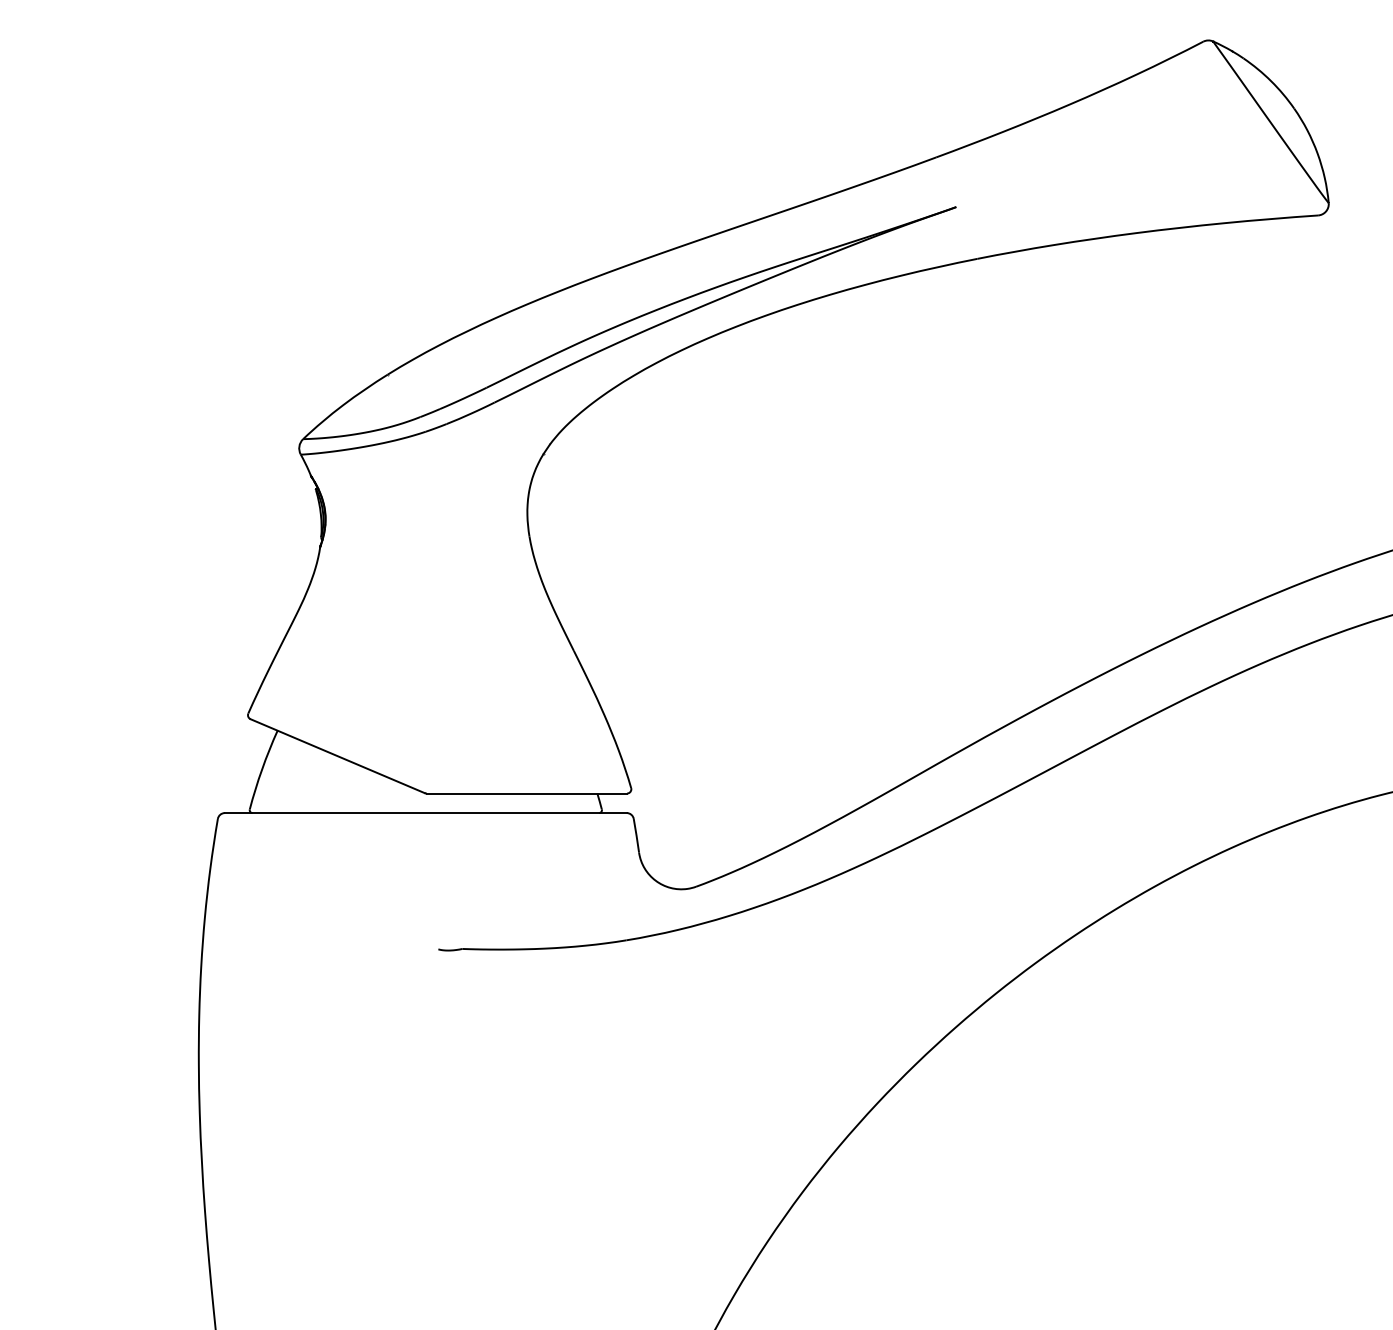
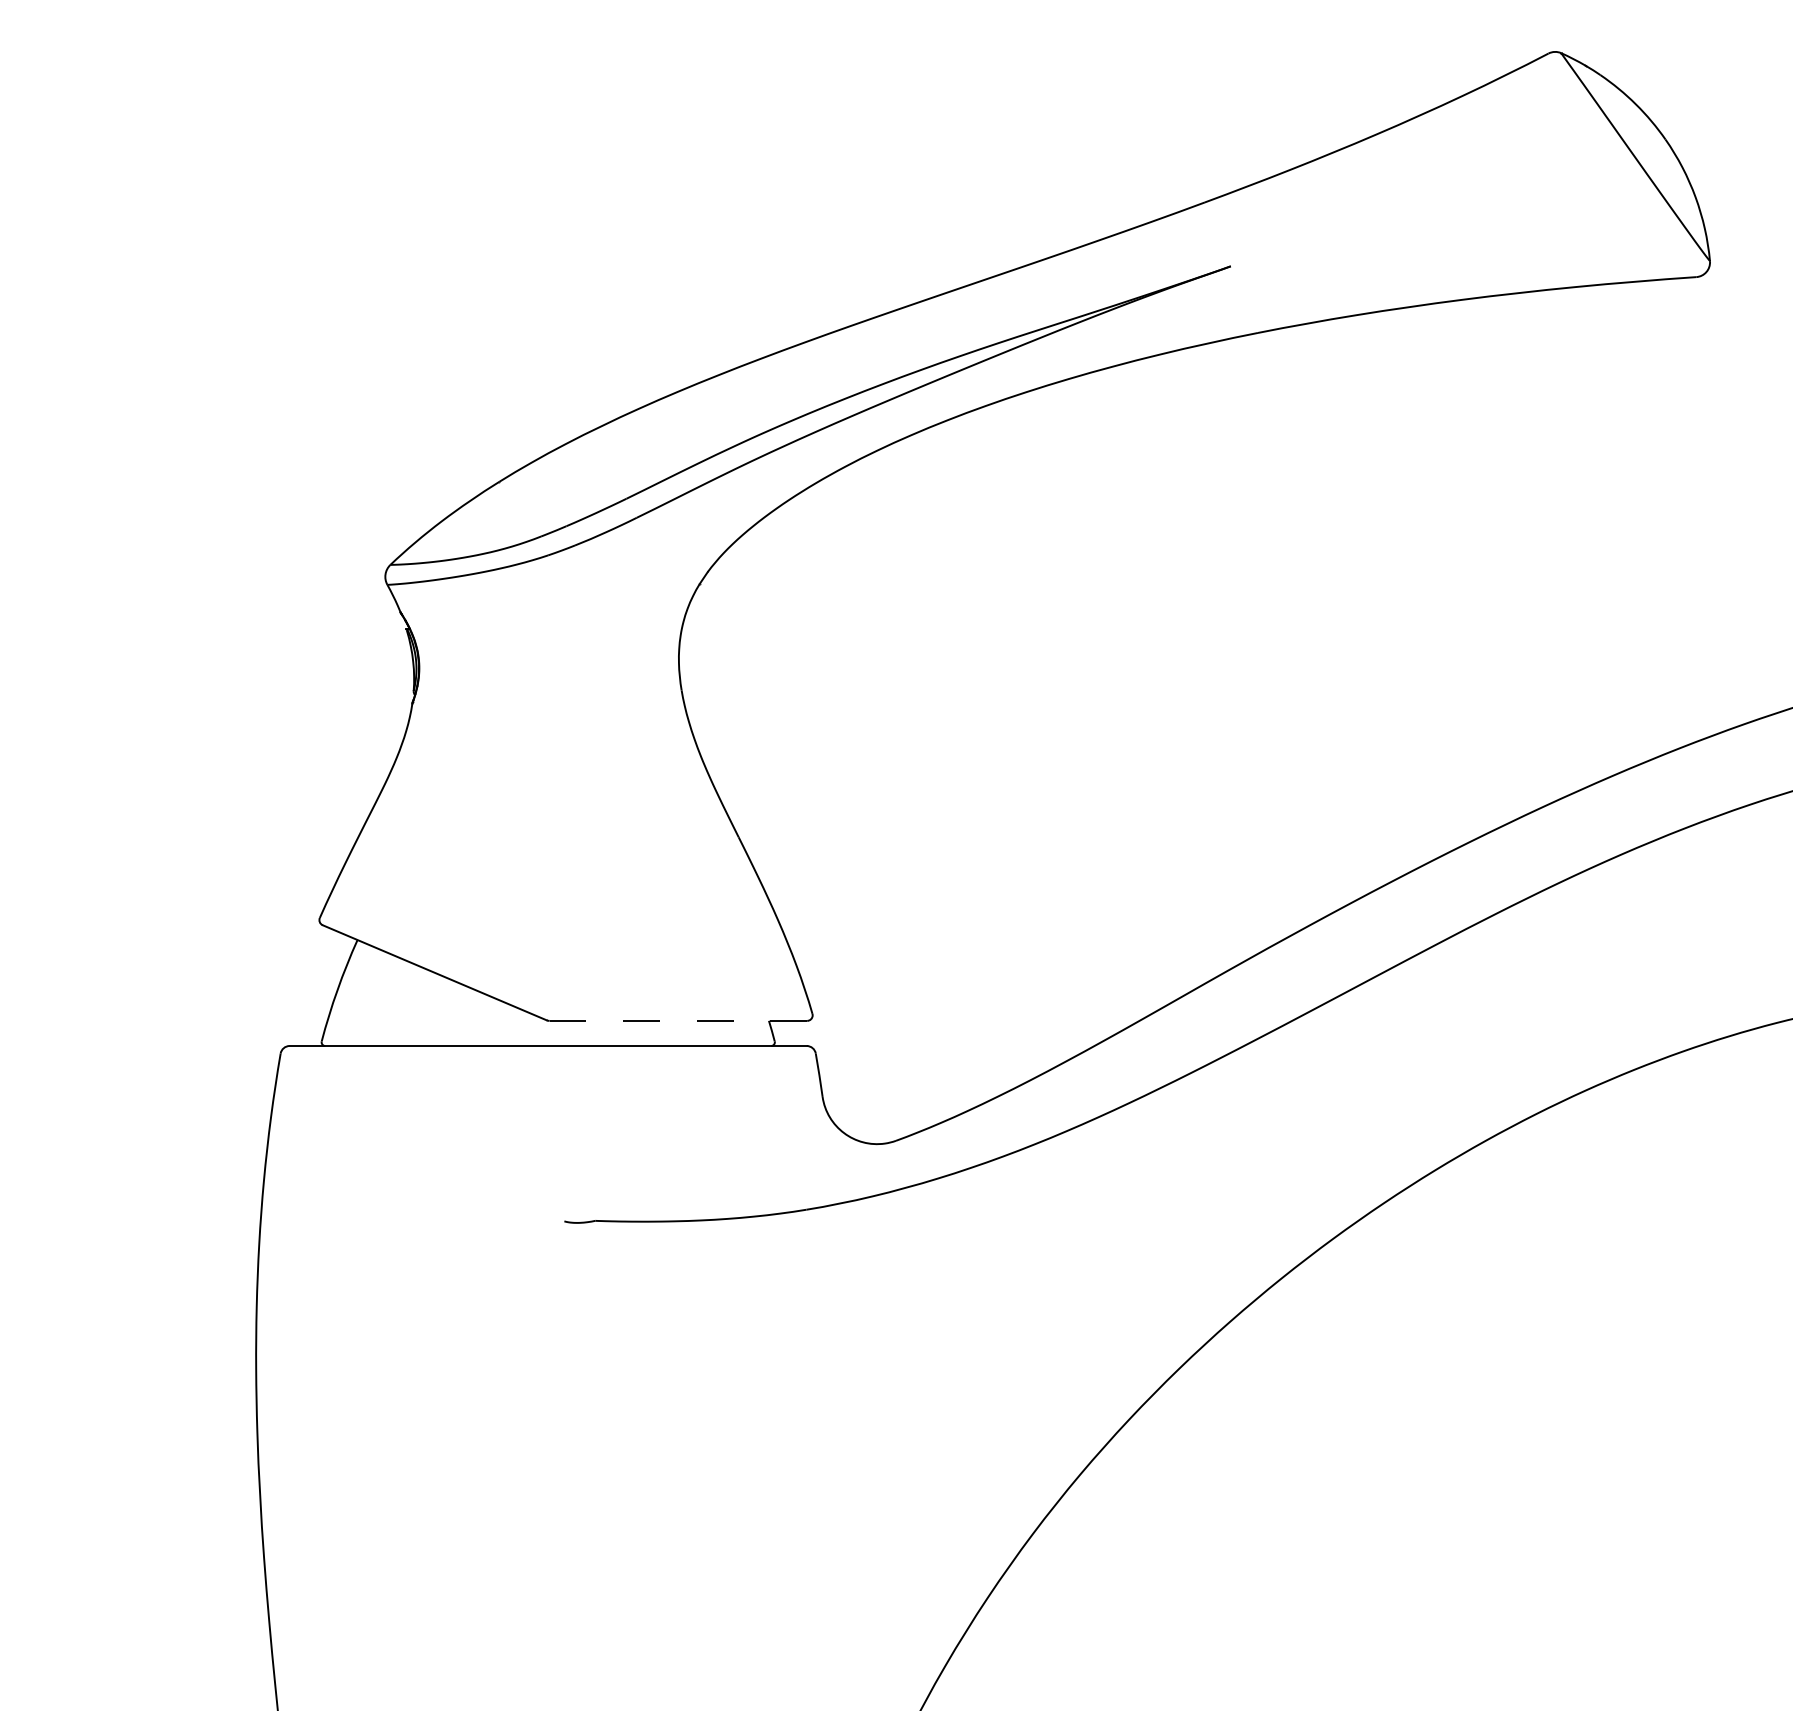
line: (527, 793) -> (678, 1020), solid -> dashed

